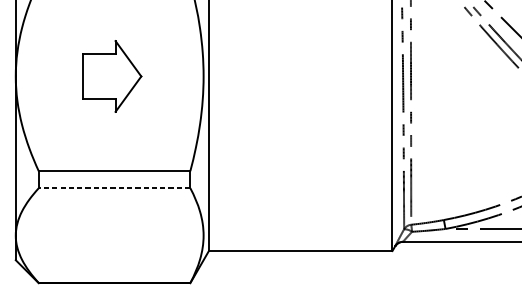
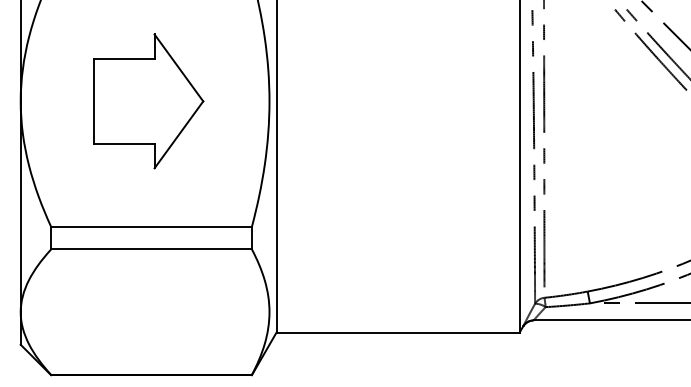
part: (112, 76) -> (148, 101), size x1.43
line: (114, 188) -> (151, 249), dashed -> solid

